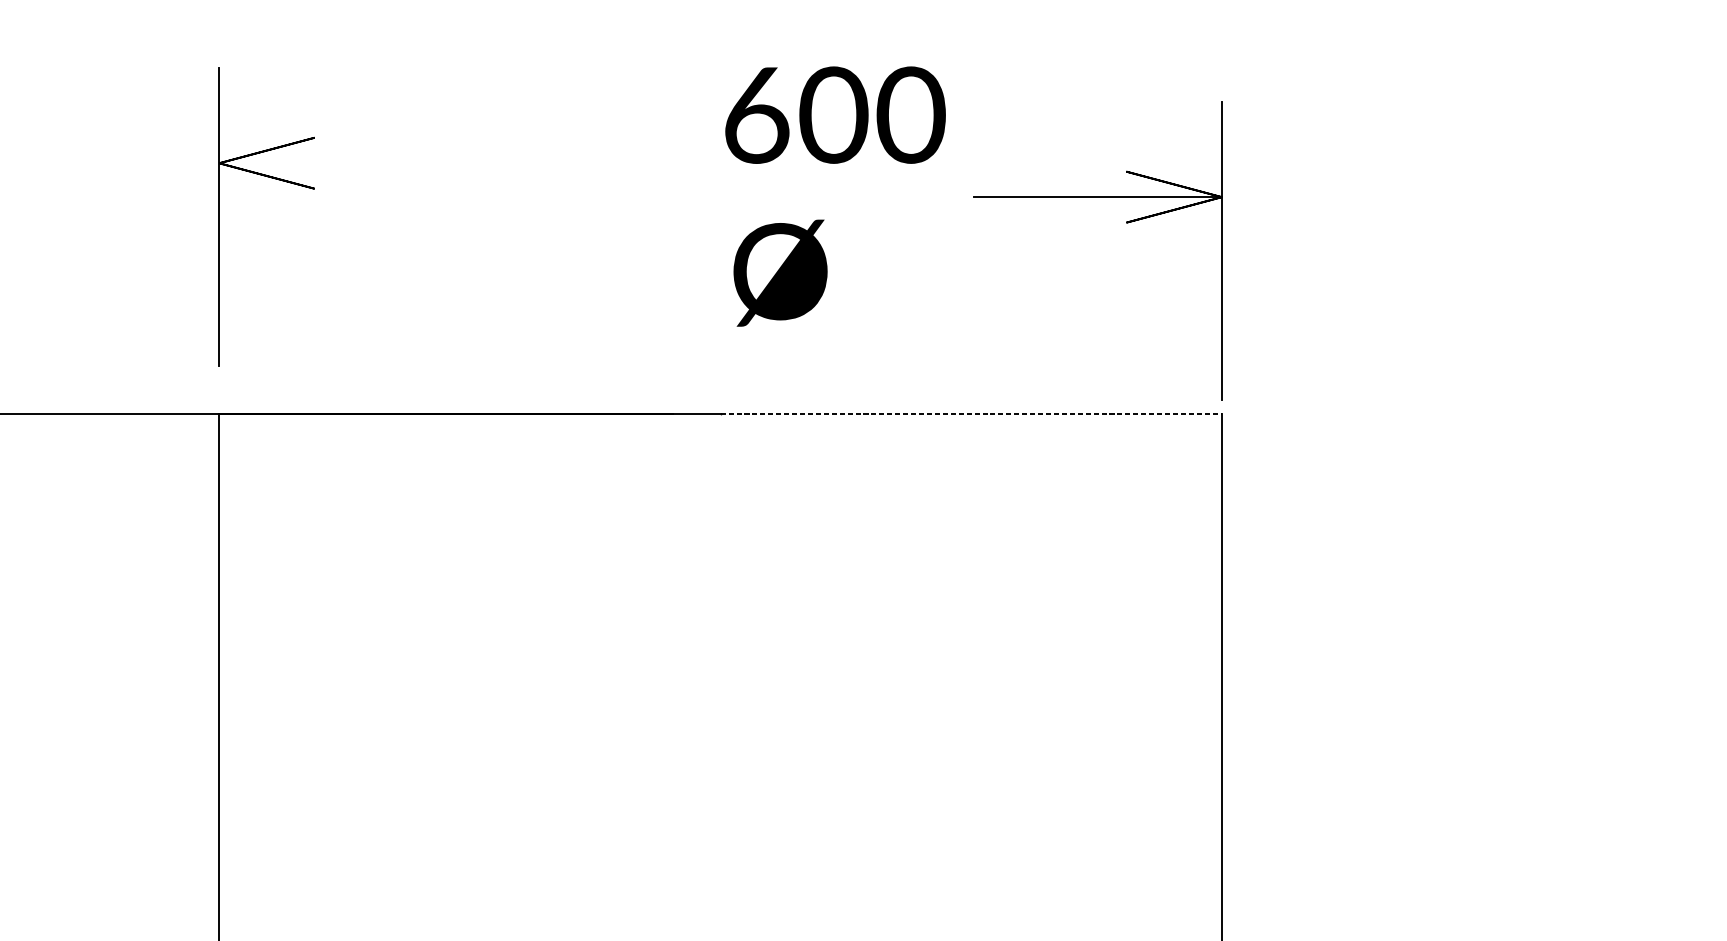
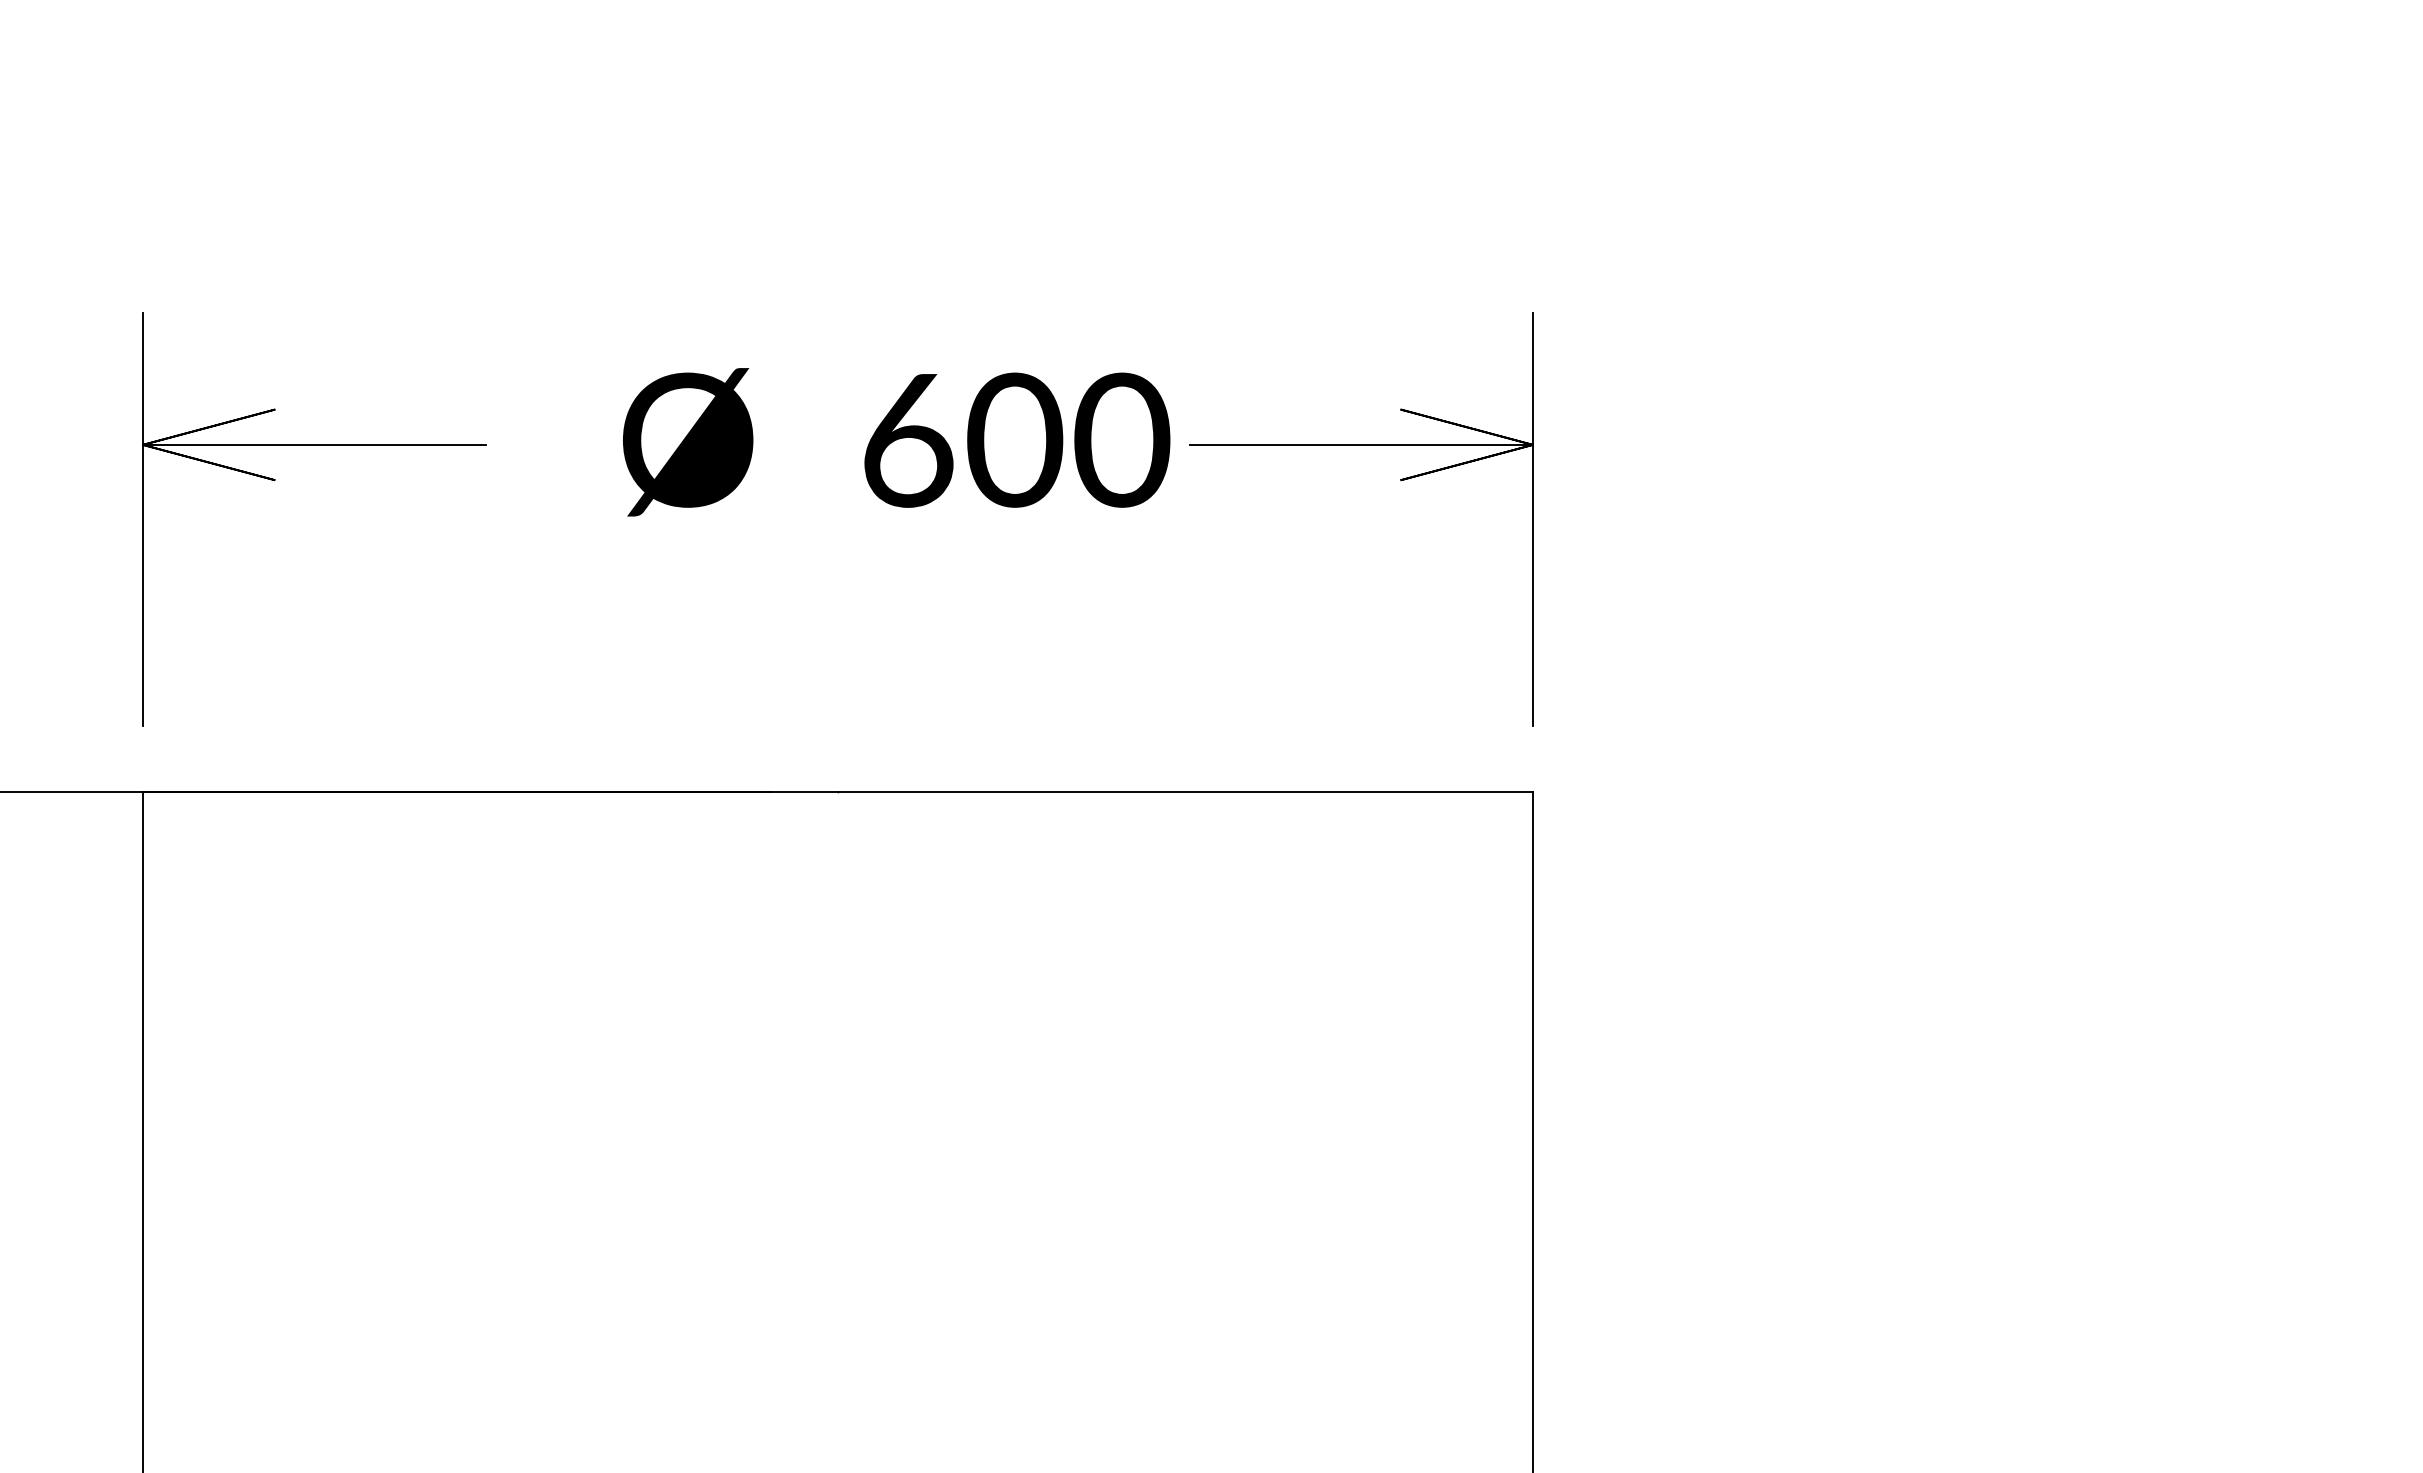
text: (835, 114) -> (1017, 439), moved
line: (342, 162) -> (313, 444), added
part: (1126, 222) -> (1400, 480), moved
text: (780, 273) -> (688, 442), moved
line: (971, 414) -> (1185, 792), dashed -> solid

